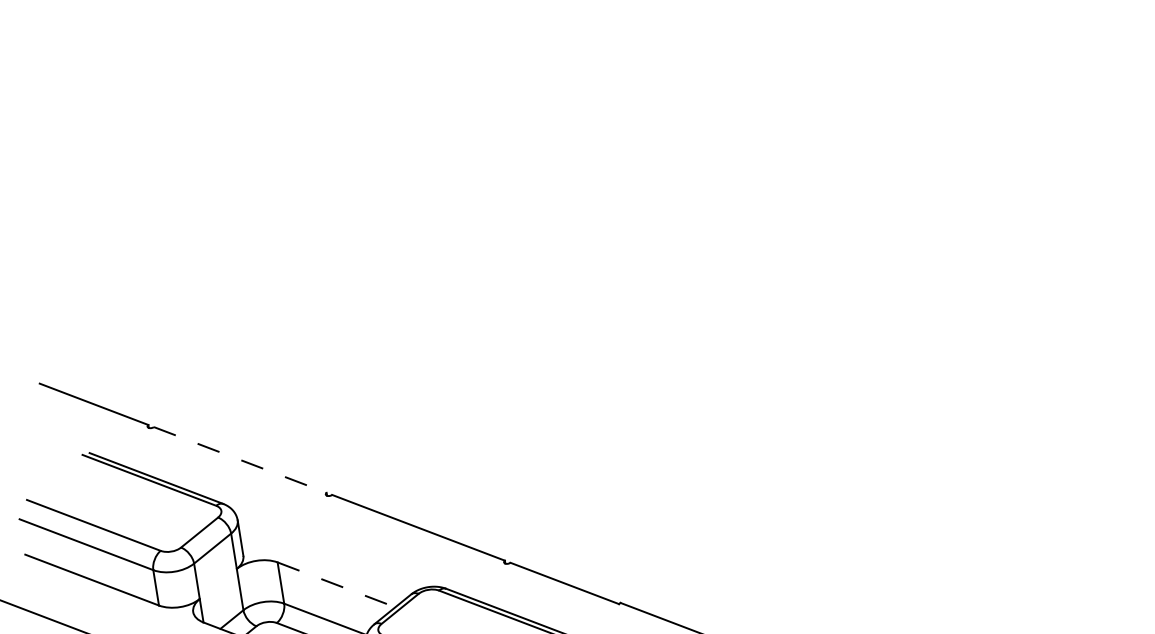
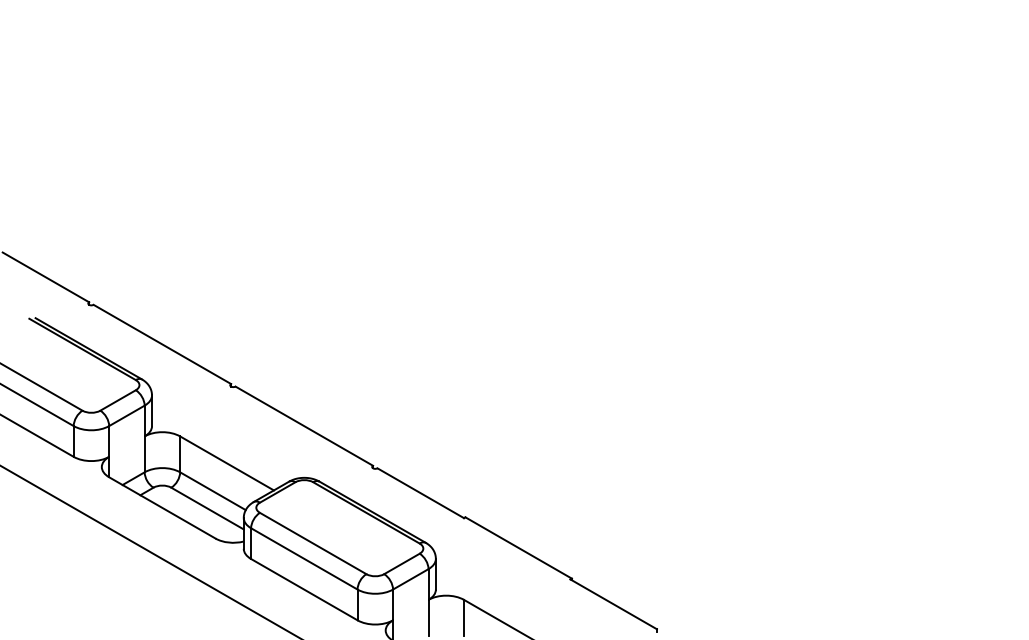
line: (240, 459) -> (162, 344), dashed -> solid
line: (337, 584) -> (227, 463), dashed -> solid

